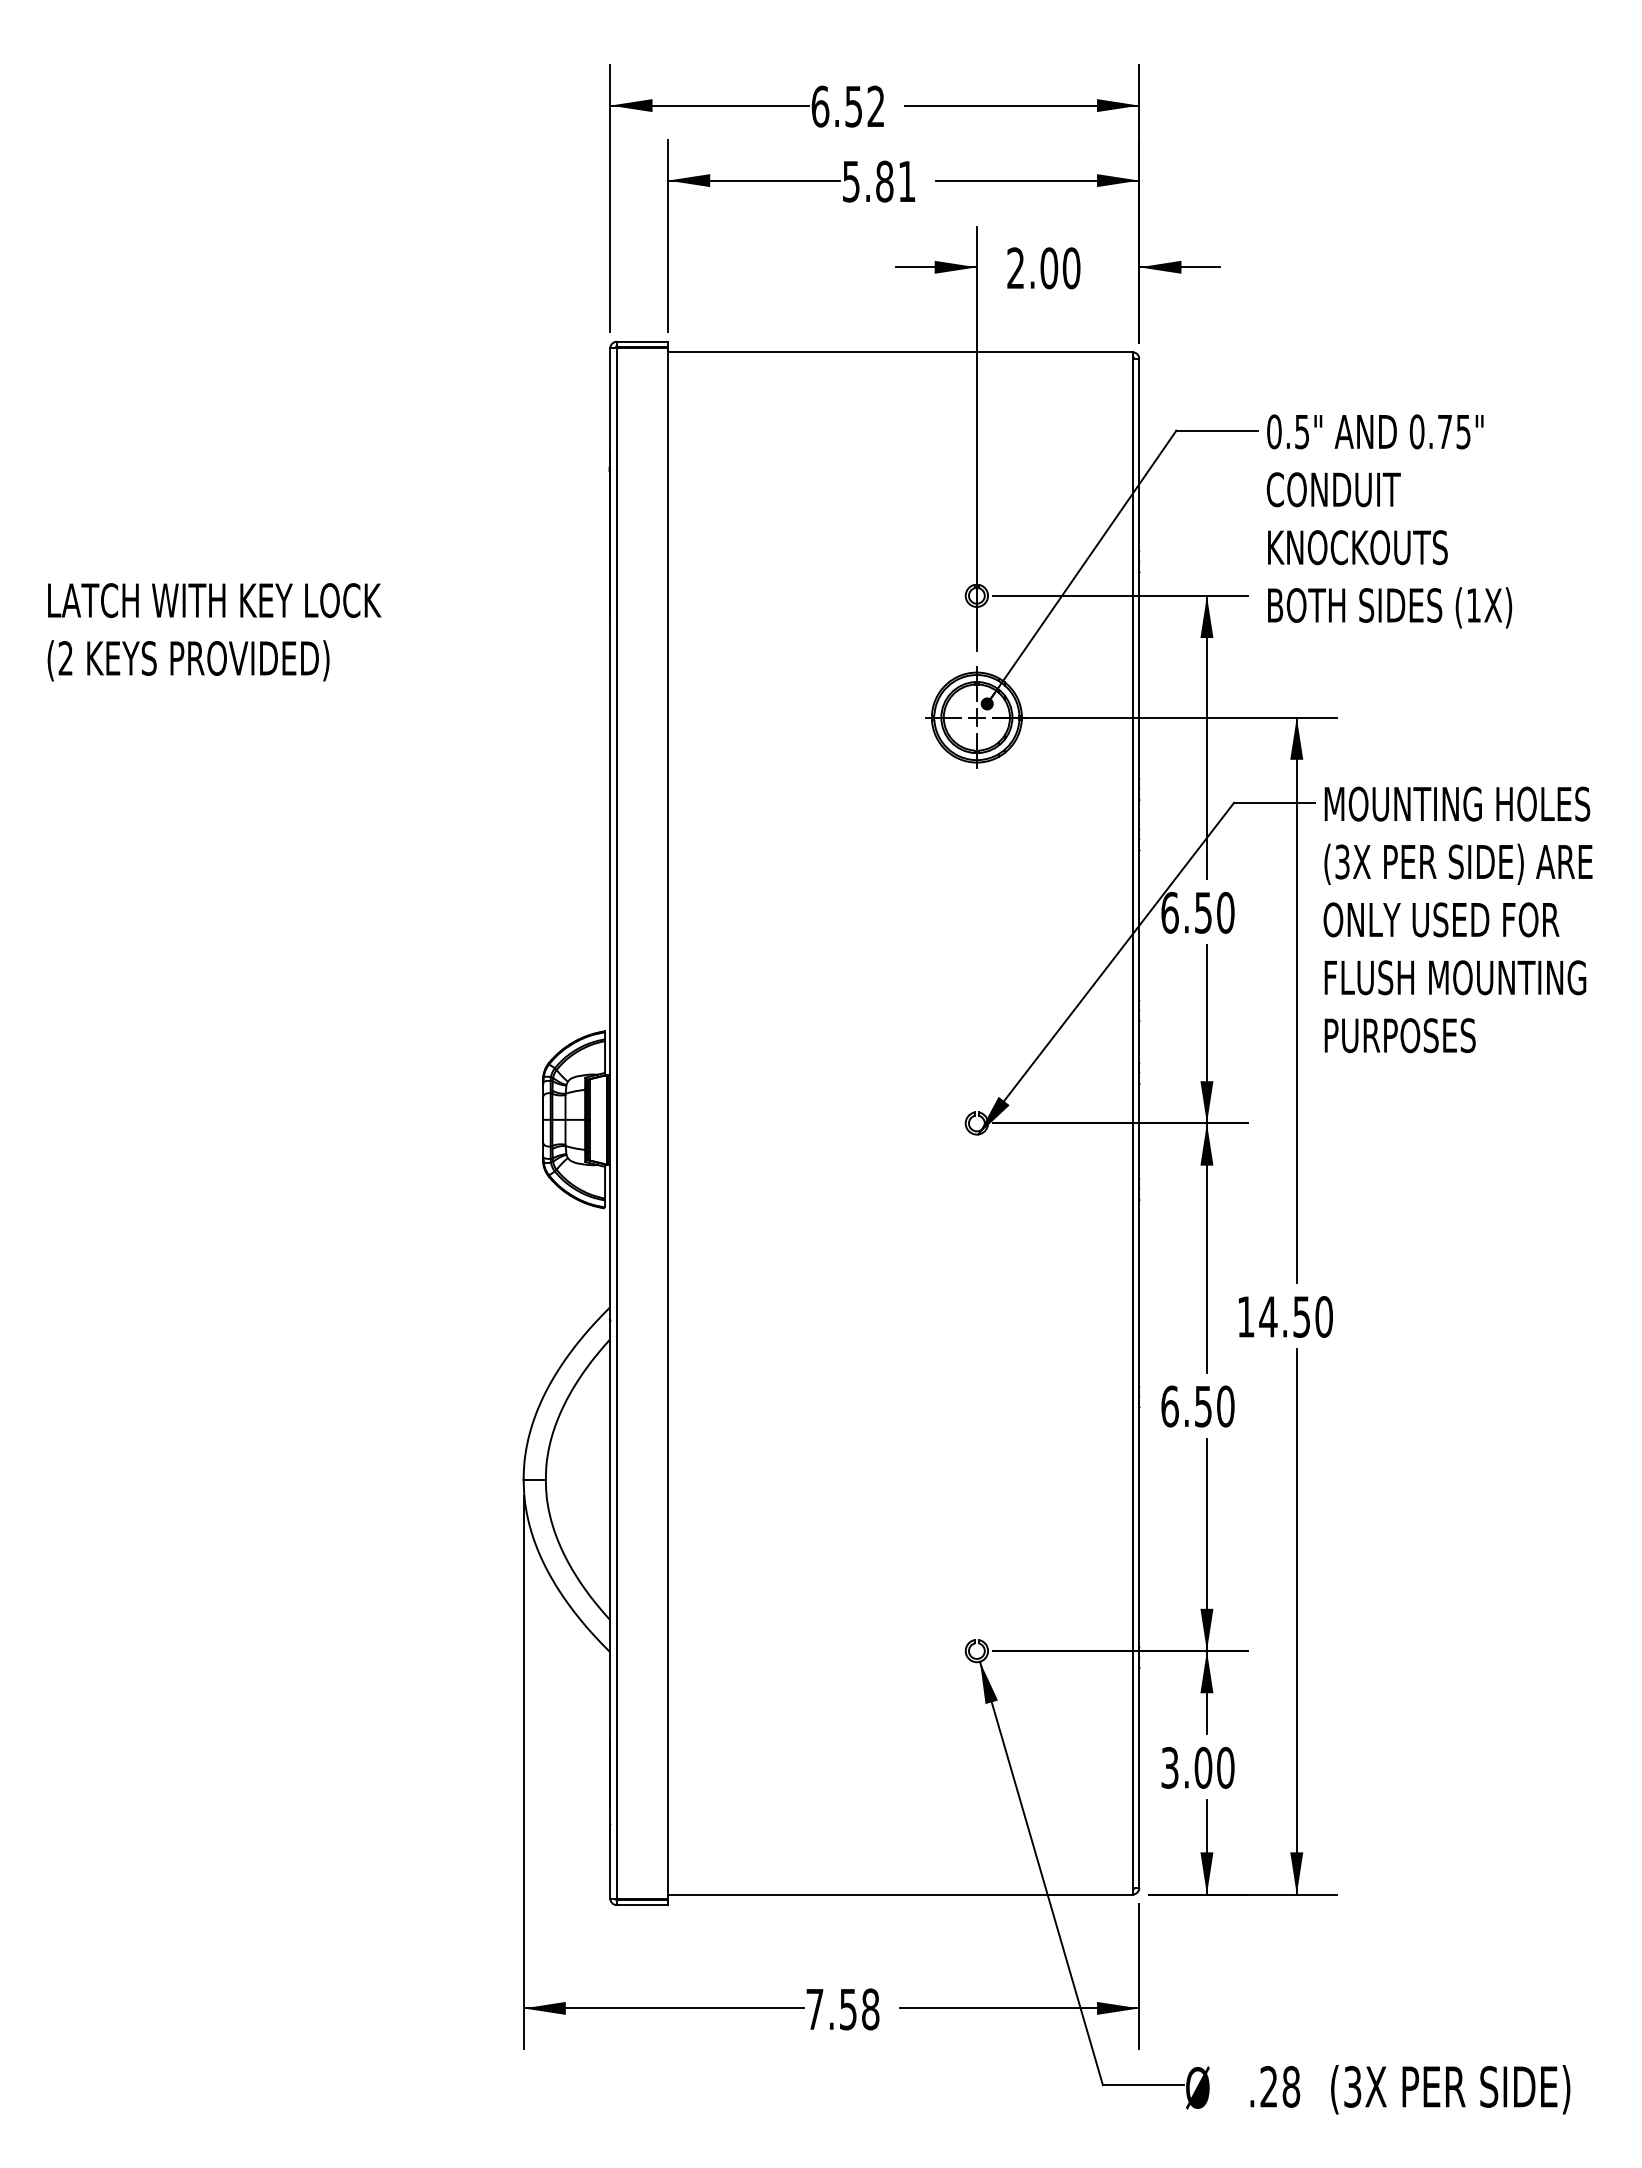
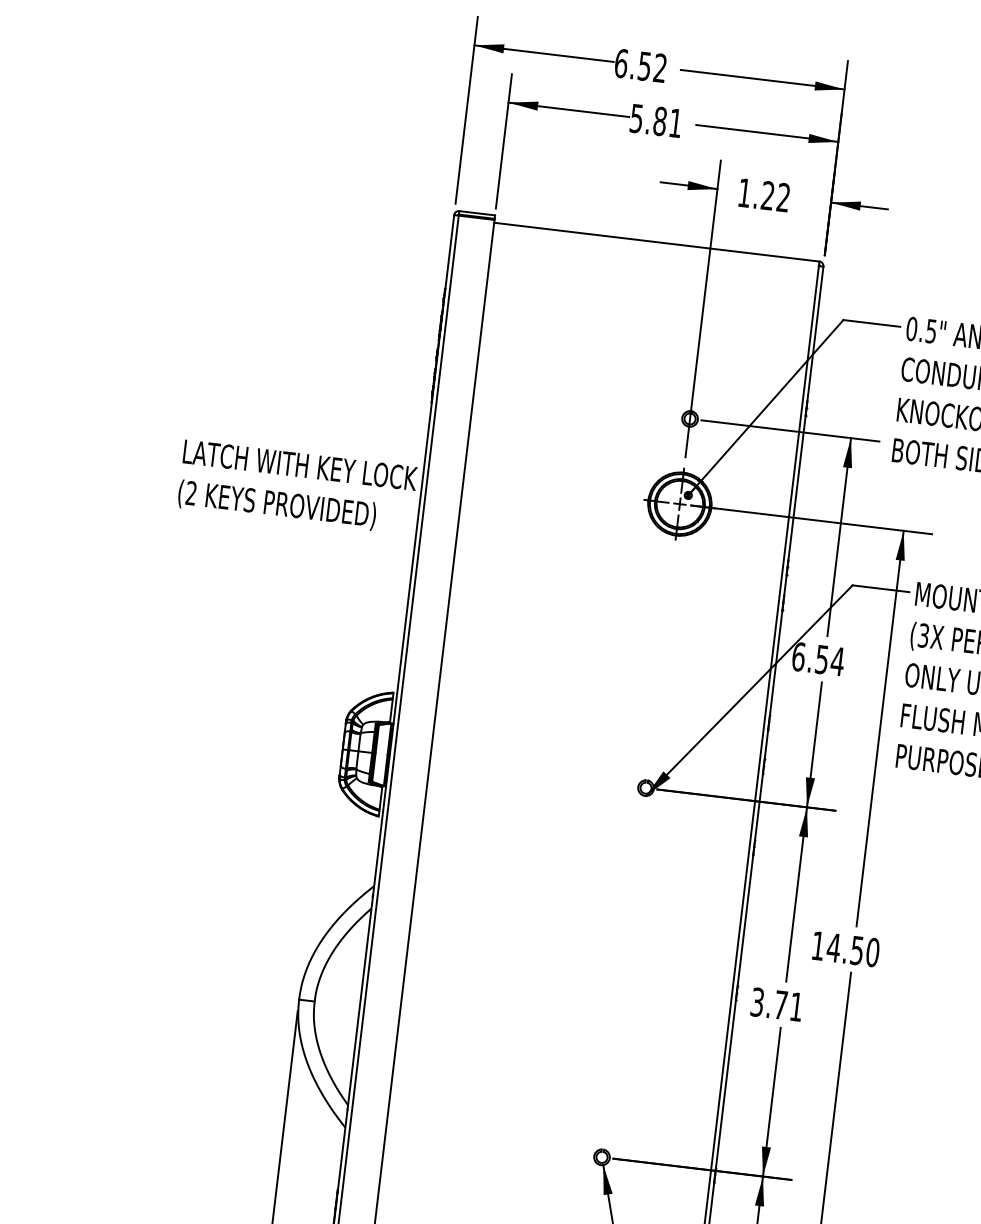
text: (1043, 268) -> (763, 195), 2.00 -> 1.22
text: (214, 632) -> (297, 487), moved
text: (1225, 912) -> (837, 661), 6.50 -> 6.54
text: (1197, 1406) -> (776, 1004), 6.50 -> 3.71

